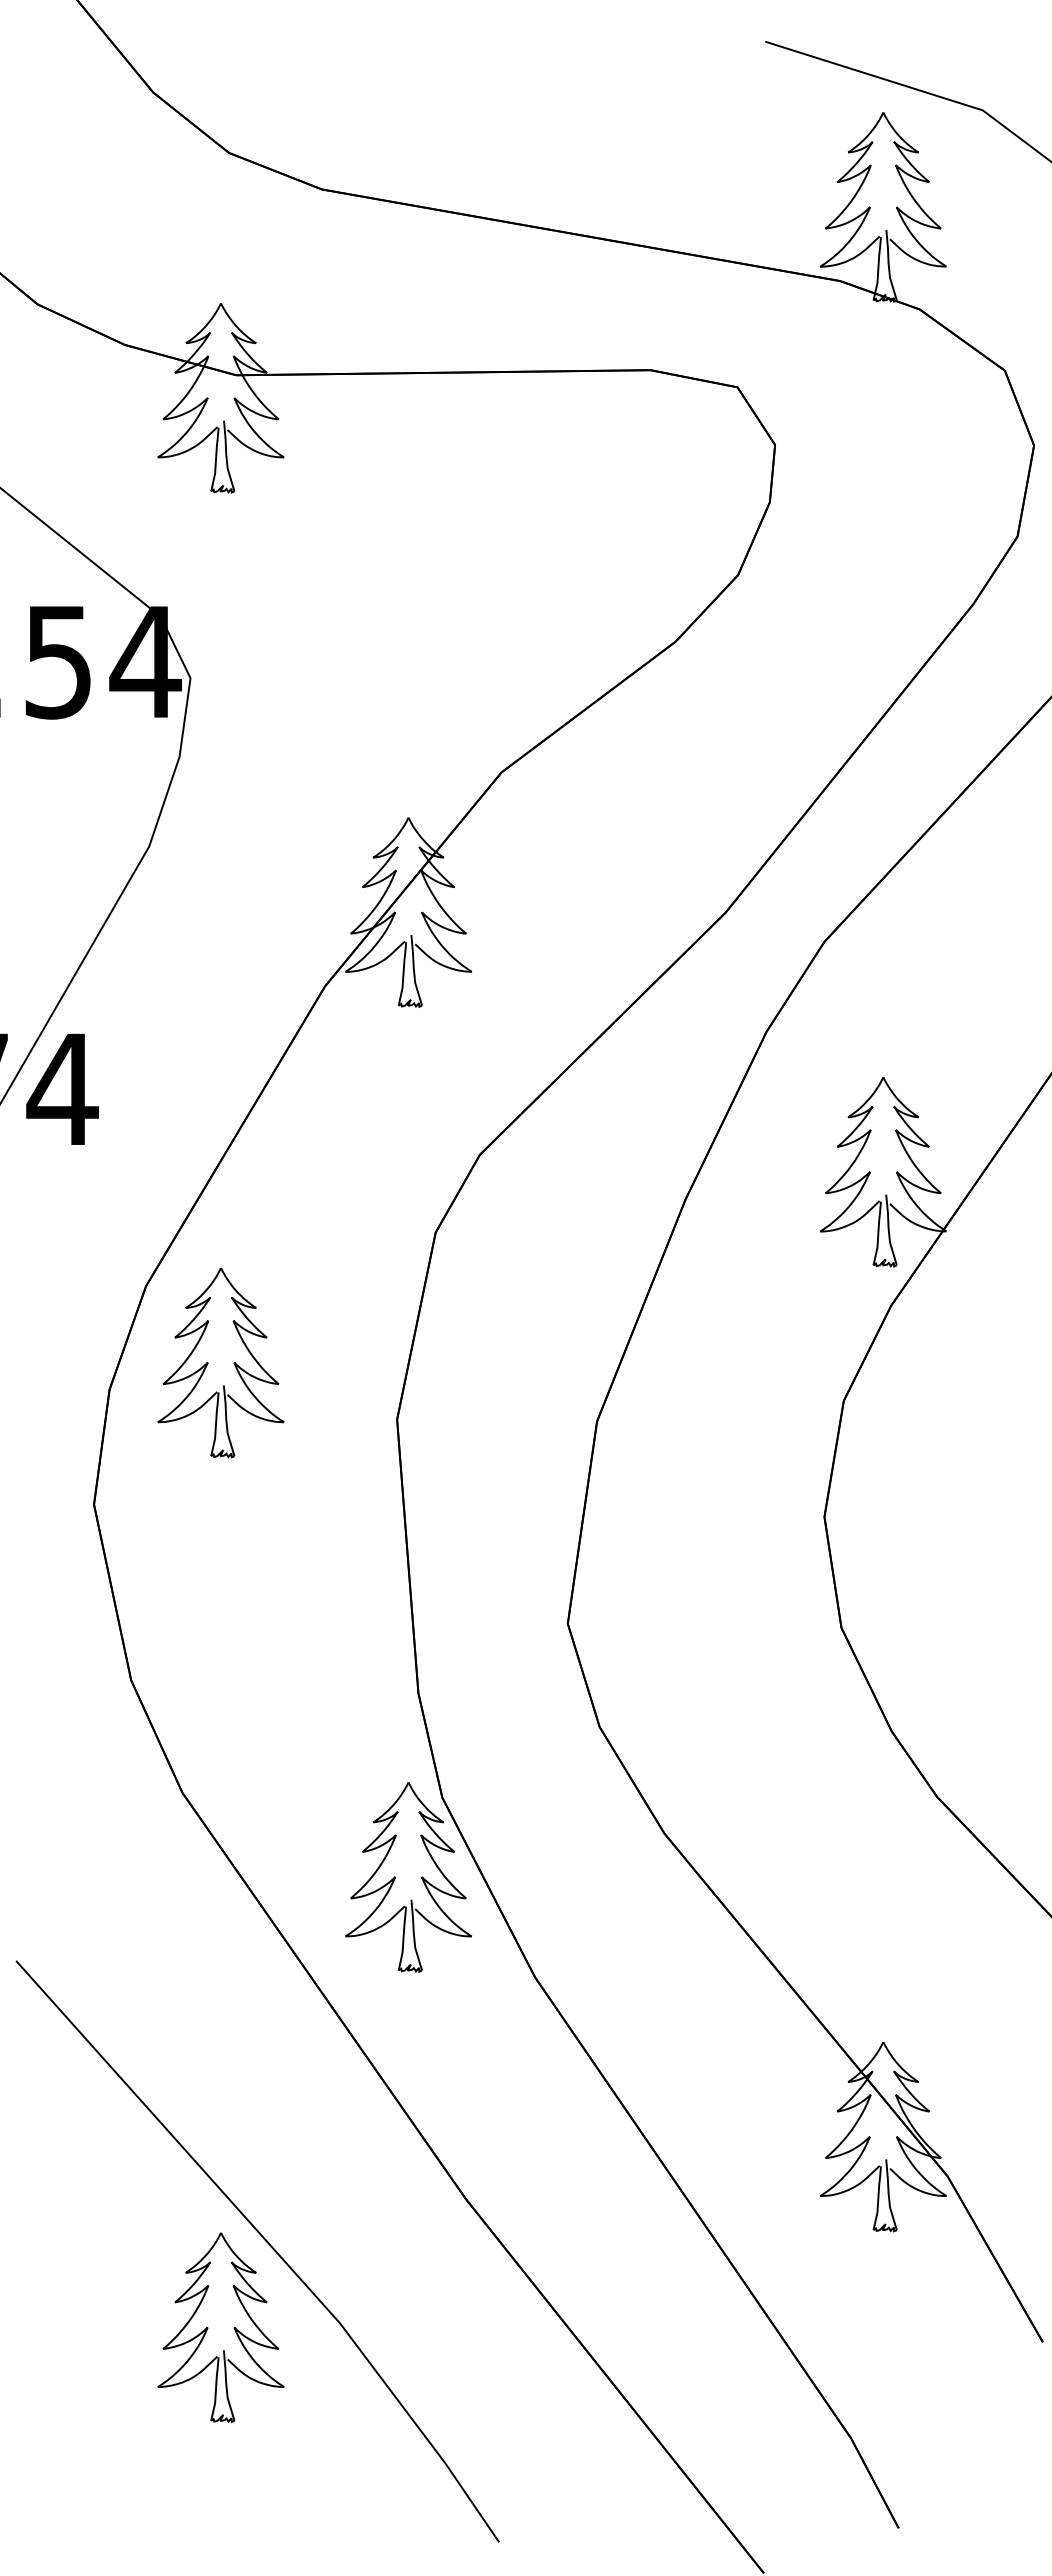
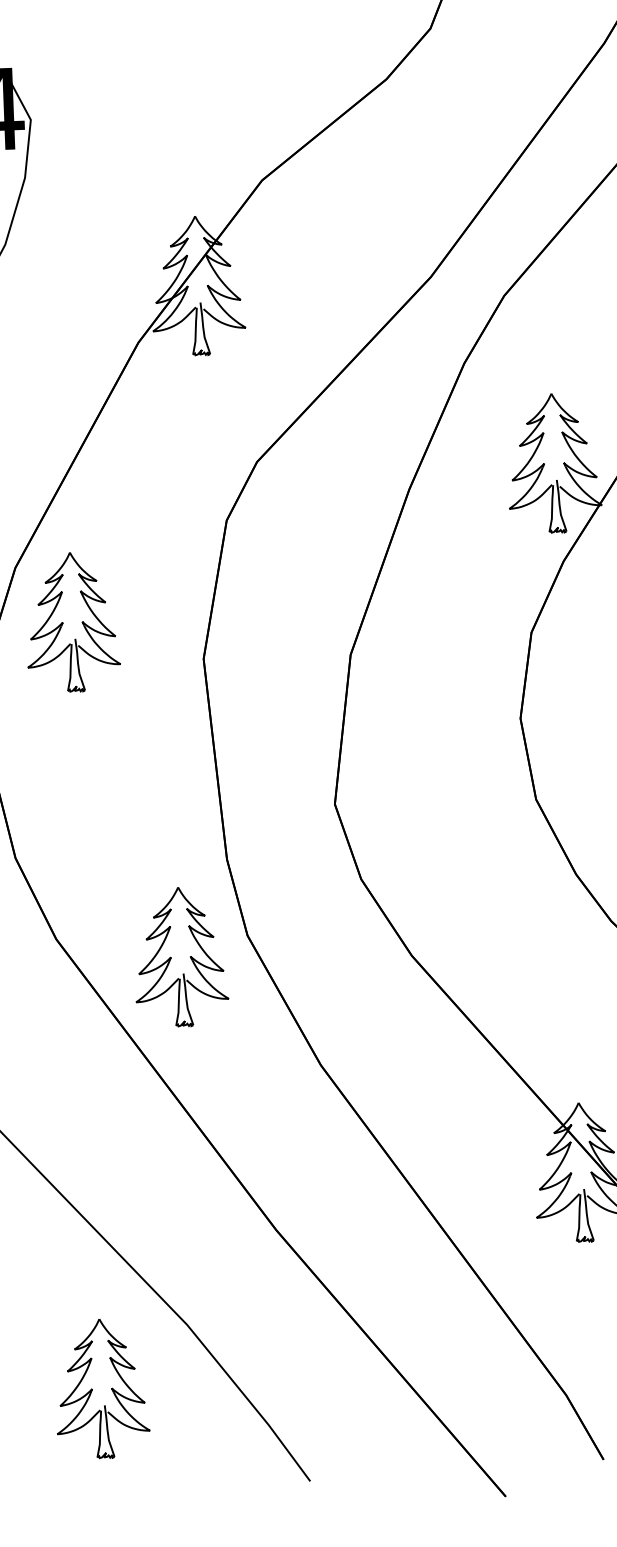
part: (408, 1877) -> (180, 957), moved
part: (208, 2327) -> (92, 1389), moved

